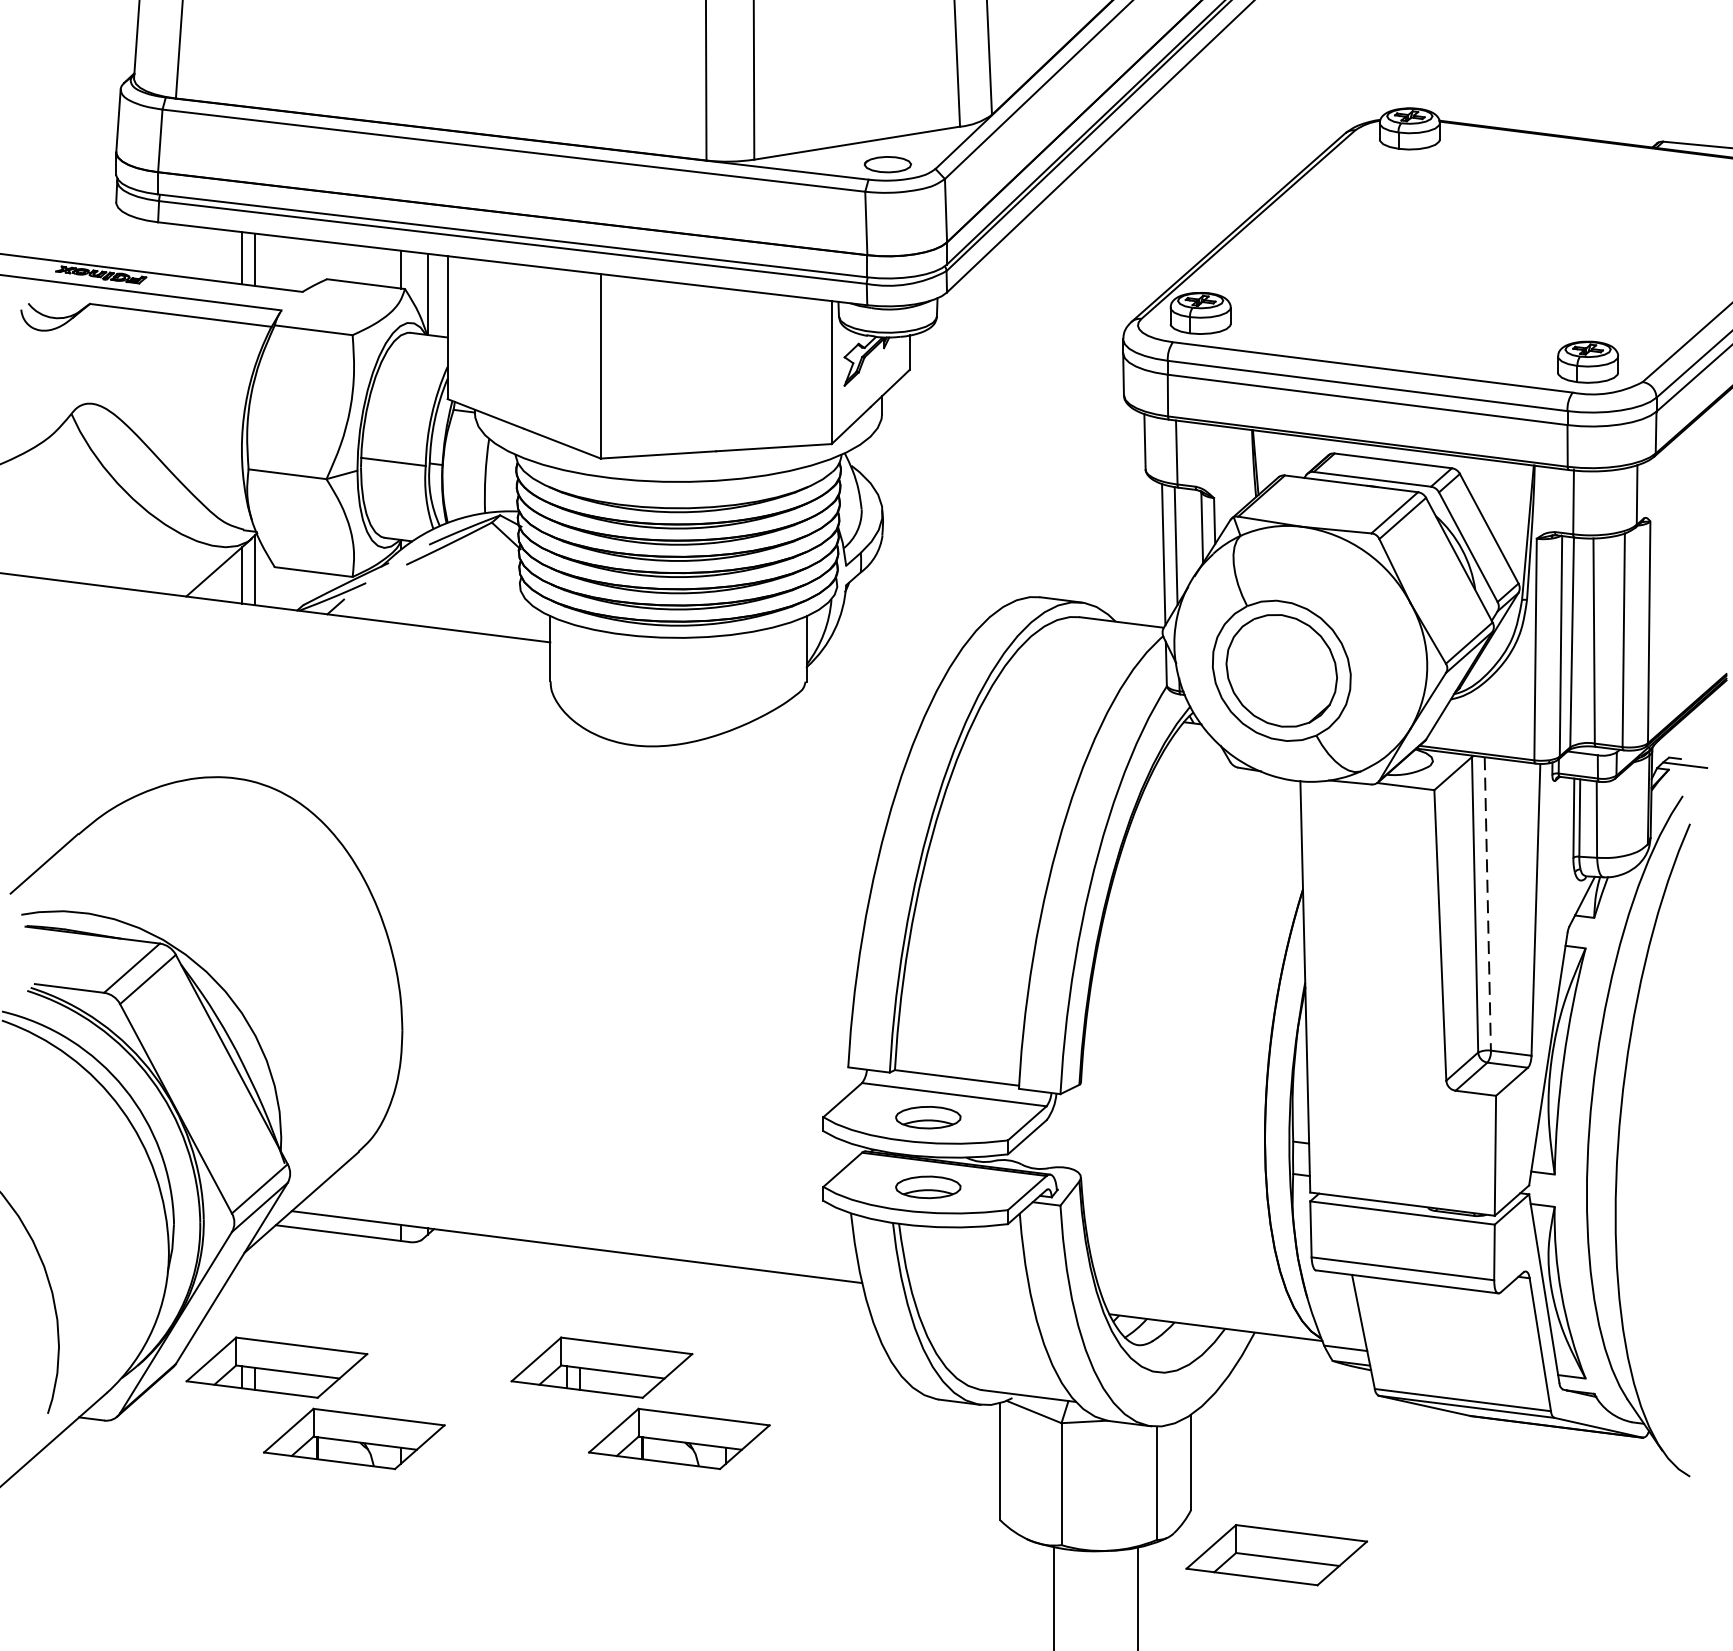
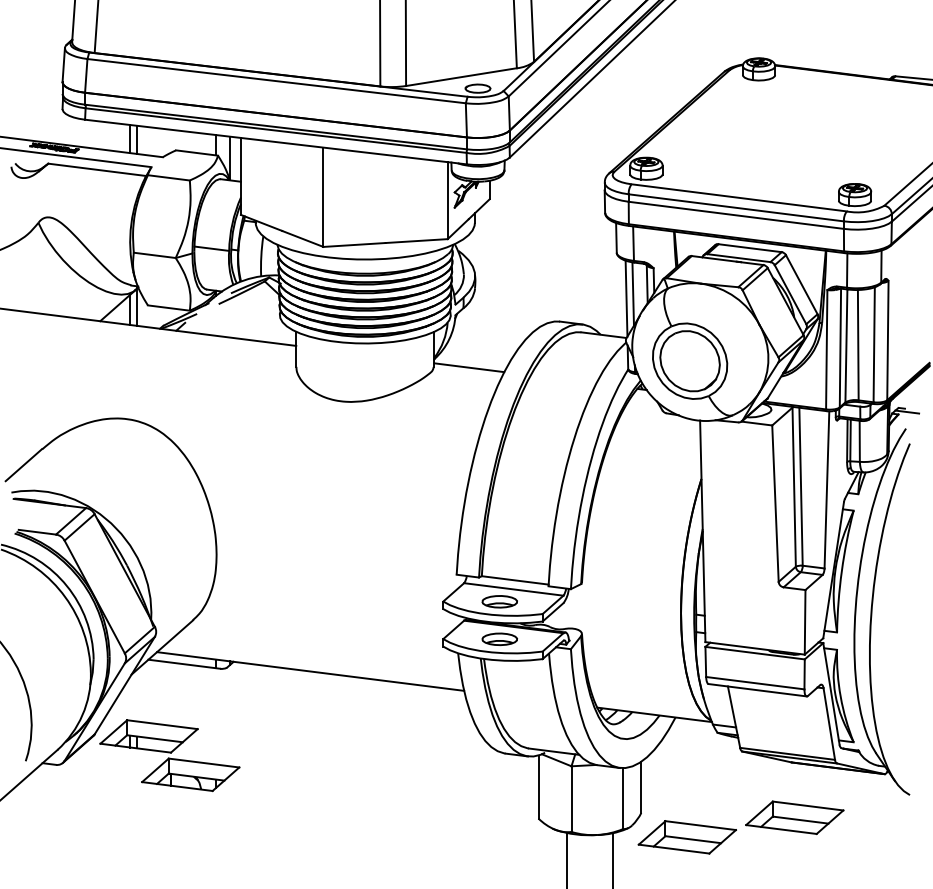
line: (872, 682) -> (469, 367), added
line: (1488, 905) -> (801, 487), dashed -> solid
part: (639, 1403) -> (344, 755), removed
part: (1475, 1518) -> (794, 817), added

